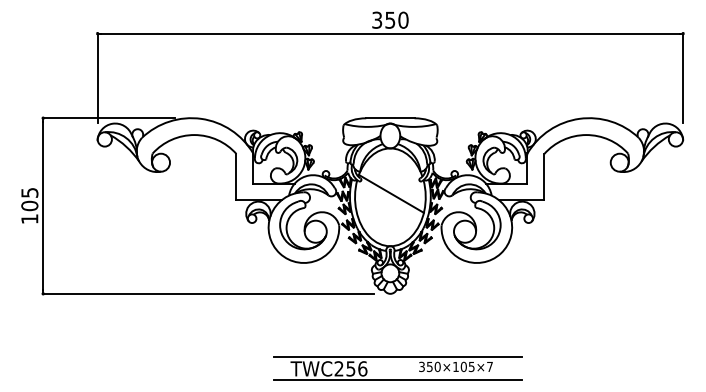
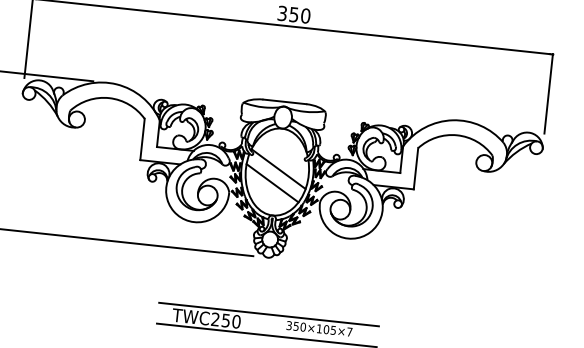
line: (386, 210) -> (272, 183), added
text: (362, 368) -> (236, 321), TWC256 -> TWC250

